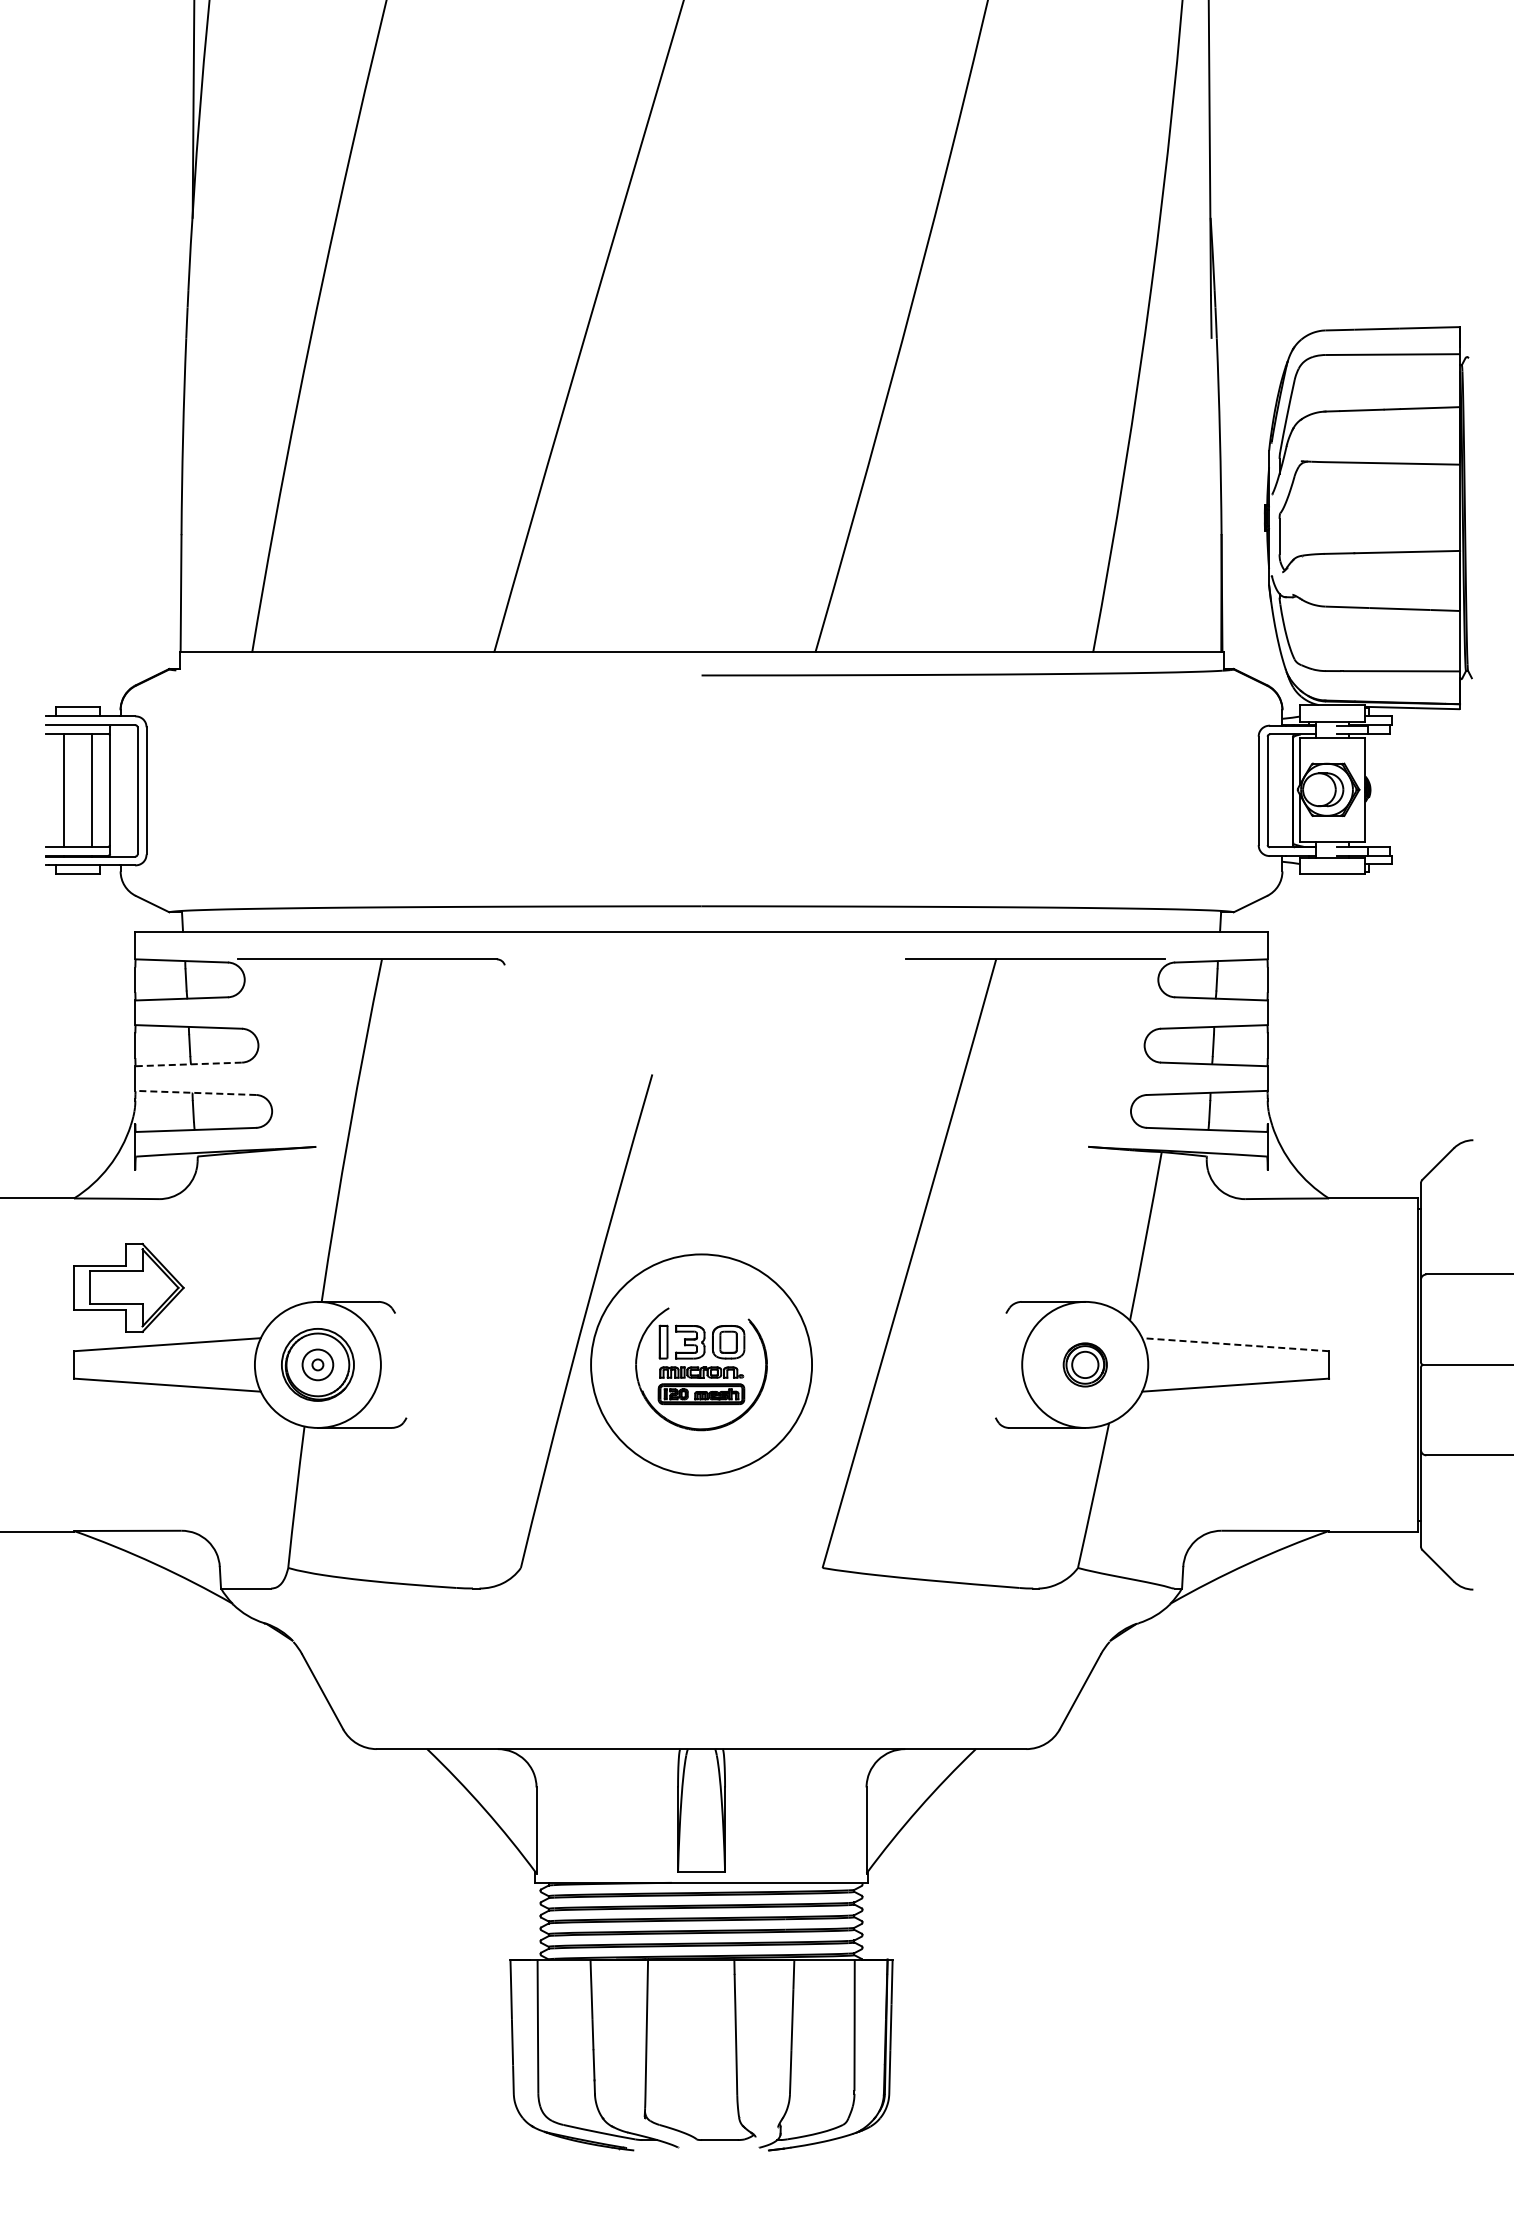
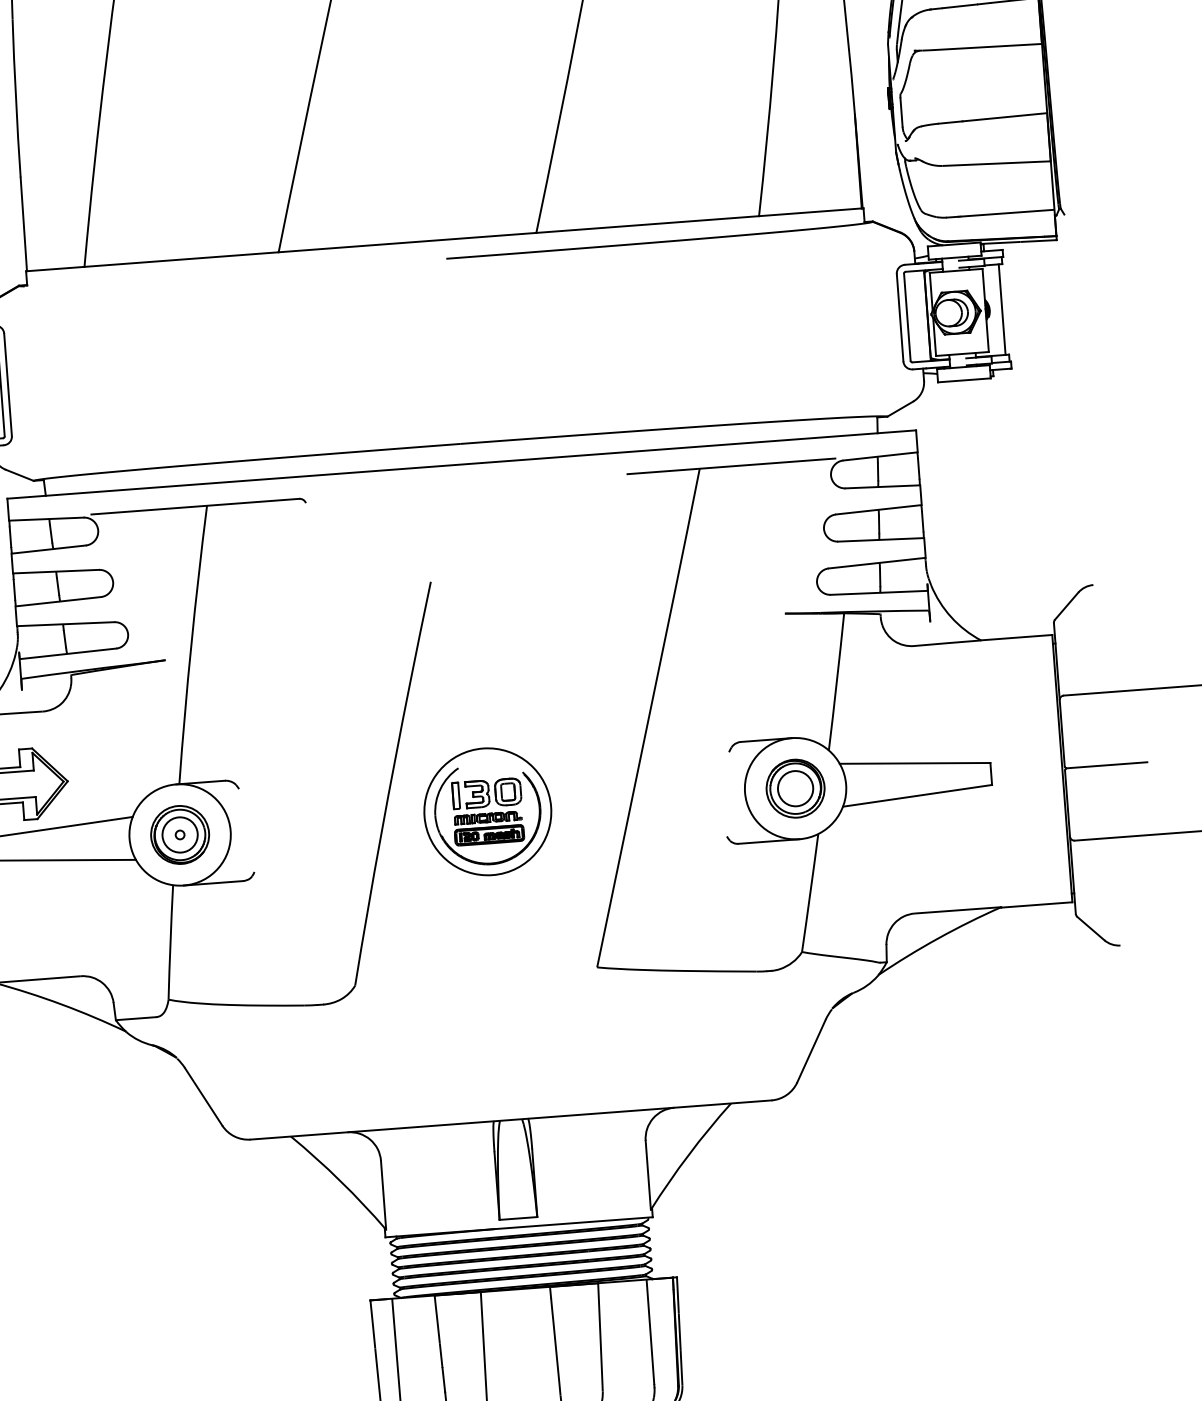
line: (1385, 789) -> (1001, 309), added
line: (189, 1064) -> (59, 601), dashed -> solid
line: (195, 1092) -> (65, 623), dashed -> solid
line: (1235, 1344) -> (914, 763), dashed -> solid
circle: (317, 1364) -> (179, 834), size x1.43
circle: (701, 1364) -> (487, 811), size x0.71
part: (1085, 1364) -> (795, 788), size x1.67

